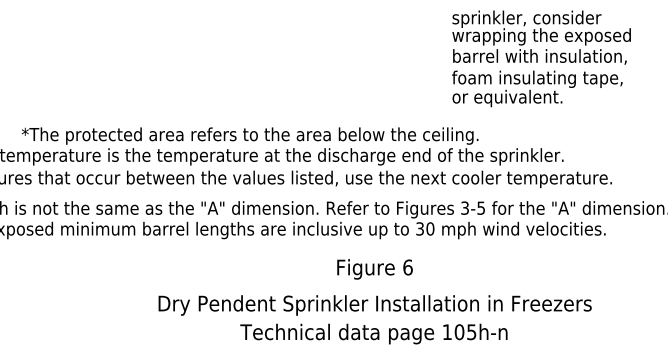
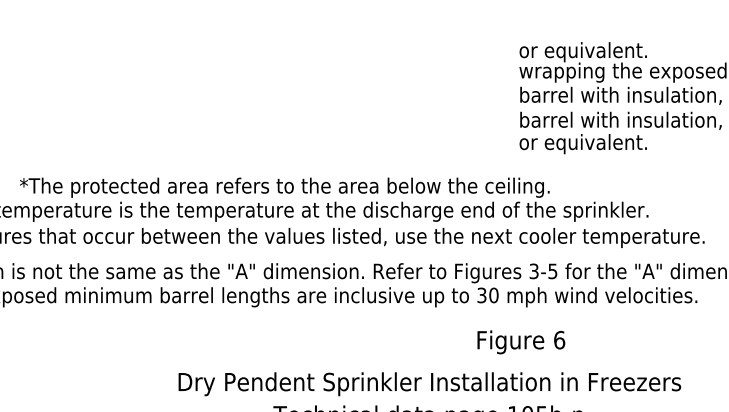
text: (526, 18) -> (605, 51), sprinkler, consider -> or equivalent.
text: (539, 78) -> (620, 120), foam insulating tape, -> barrel with insulation,
text: (374, 269) -> (520, 342), moved

